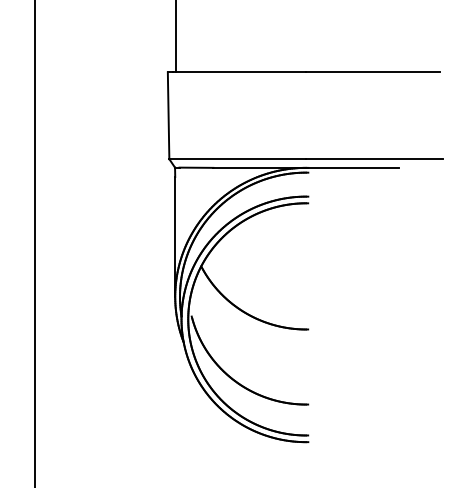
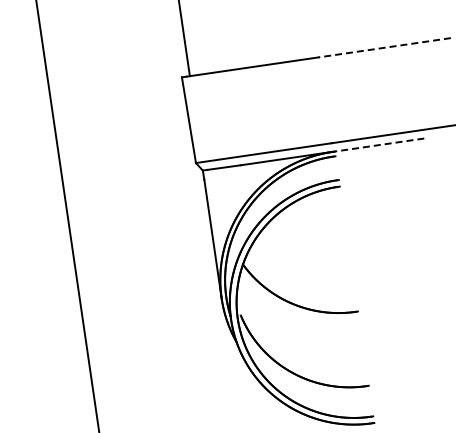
line: (372, 72) -> (384, 47), solid -> dashed
line: (351, 167) -> (377, 144), solid -> dashed

